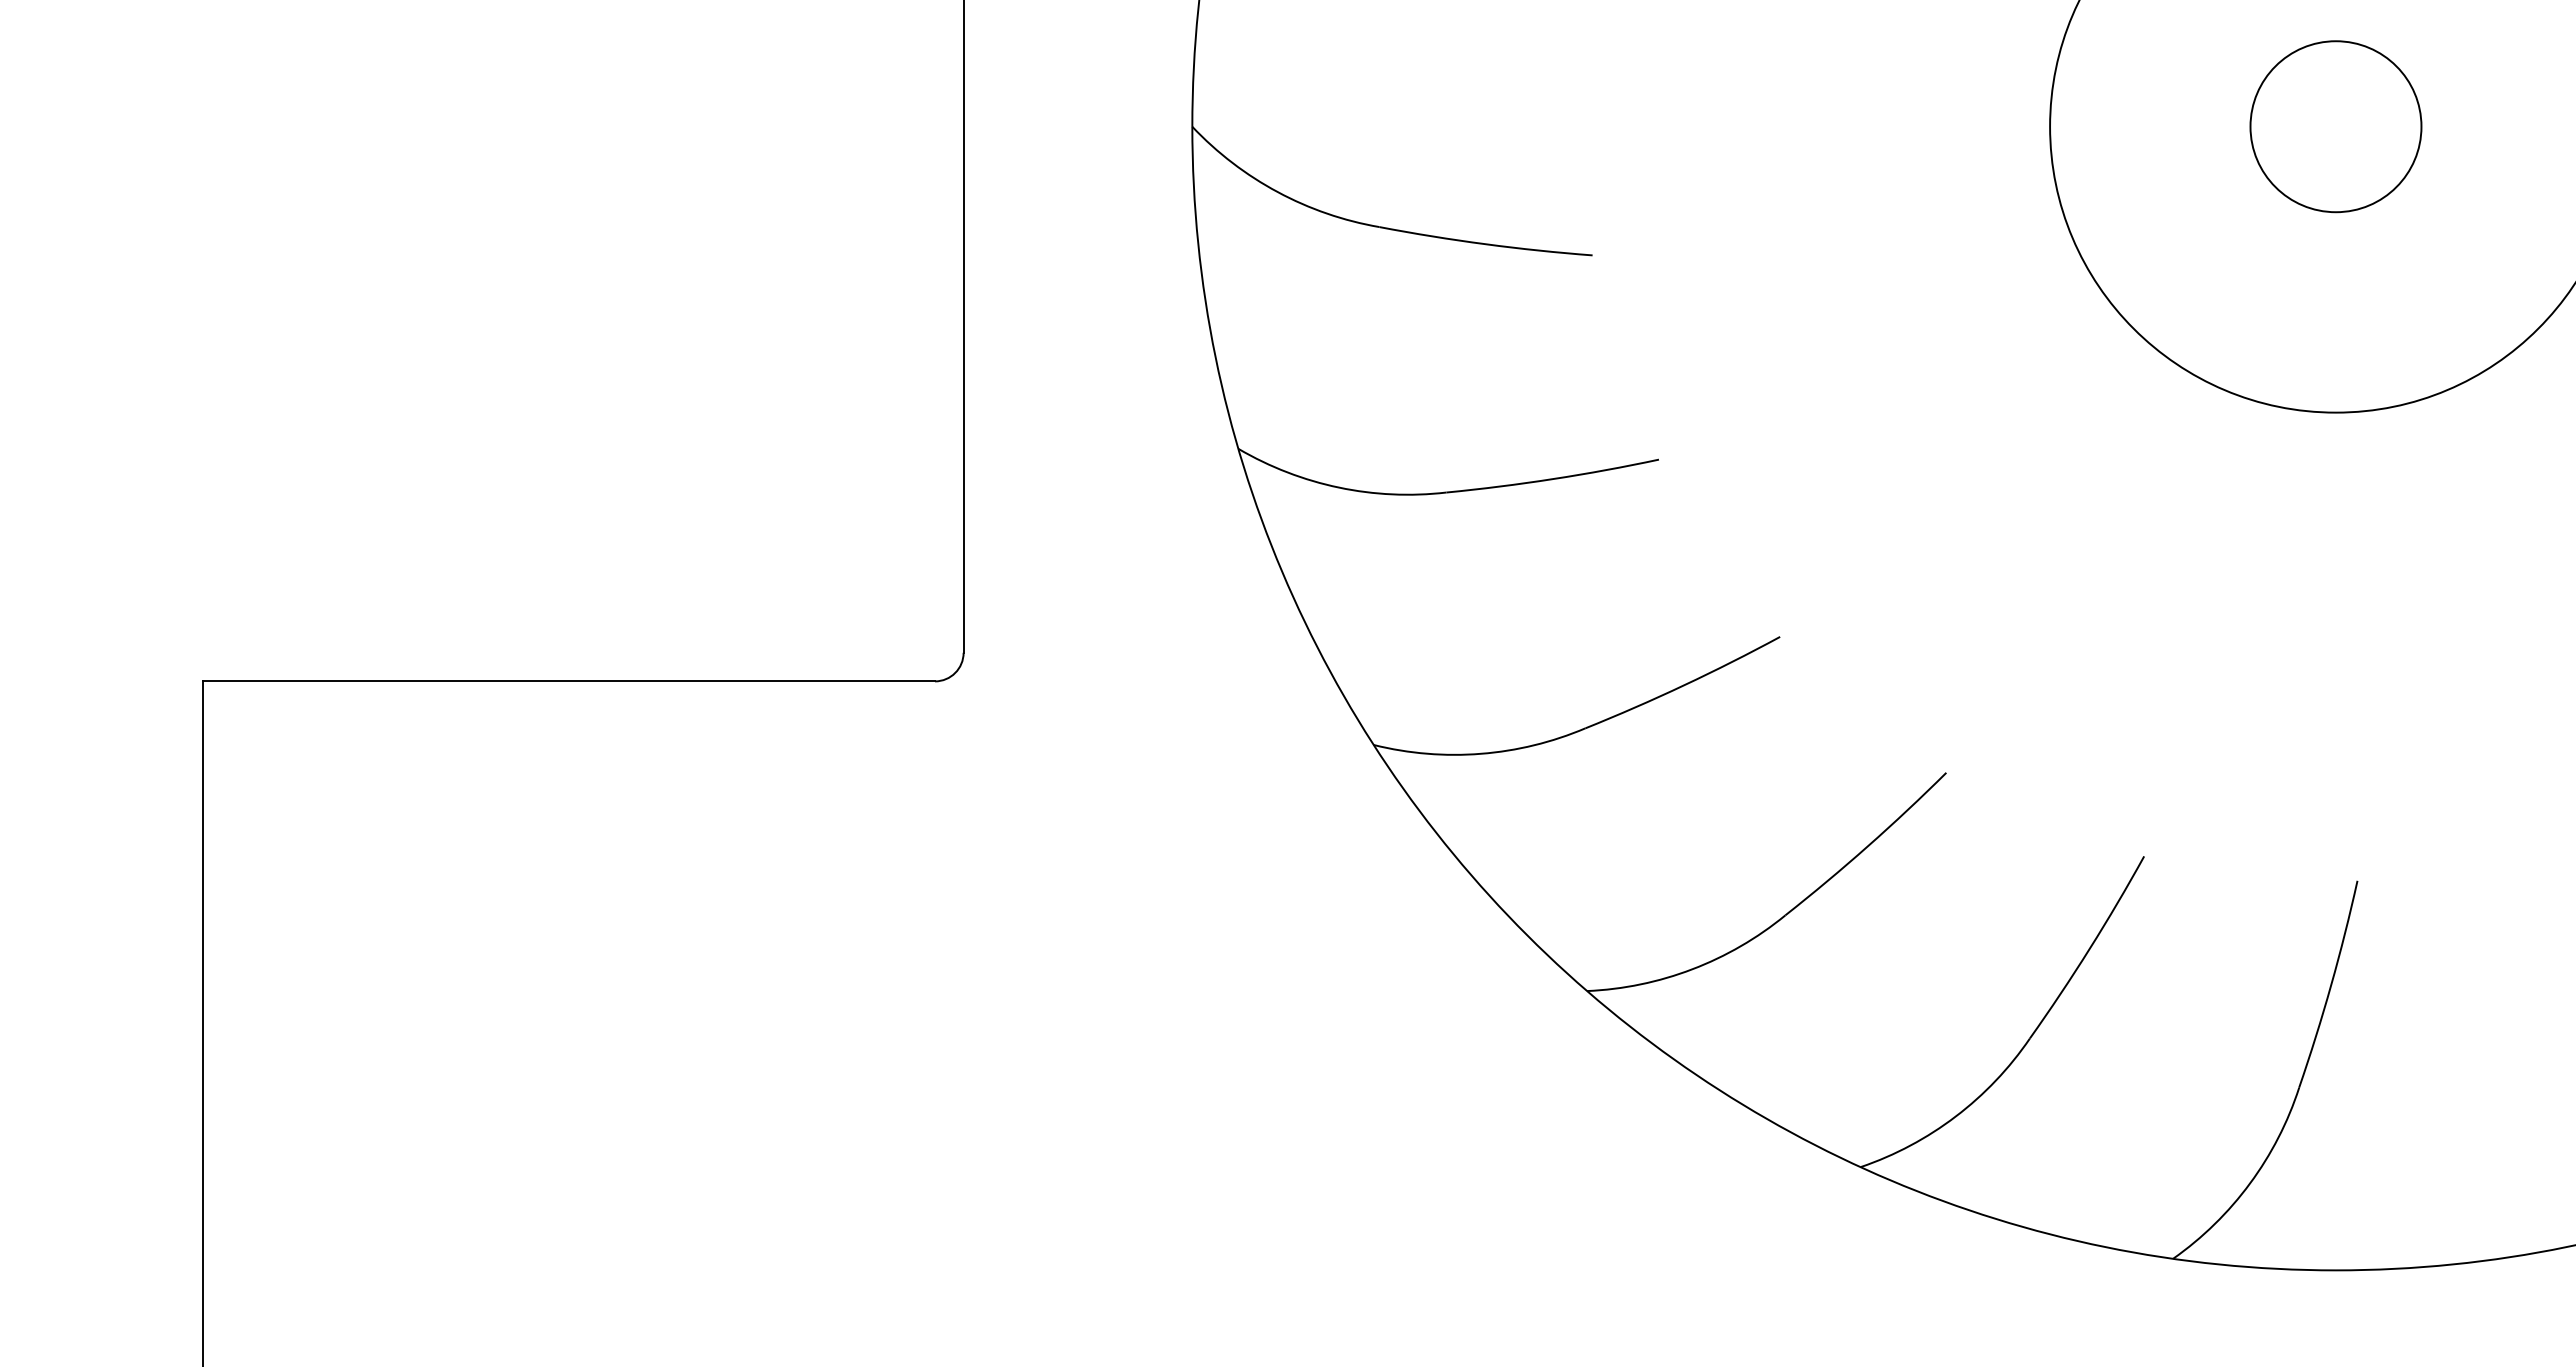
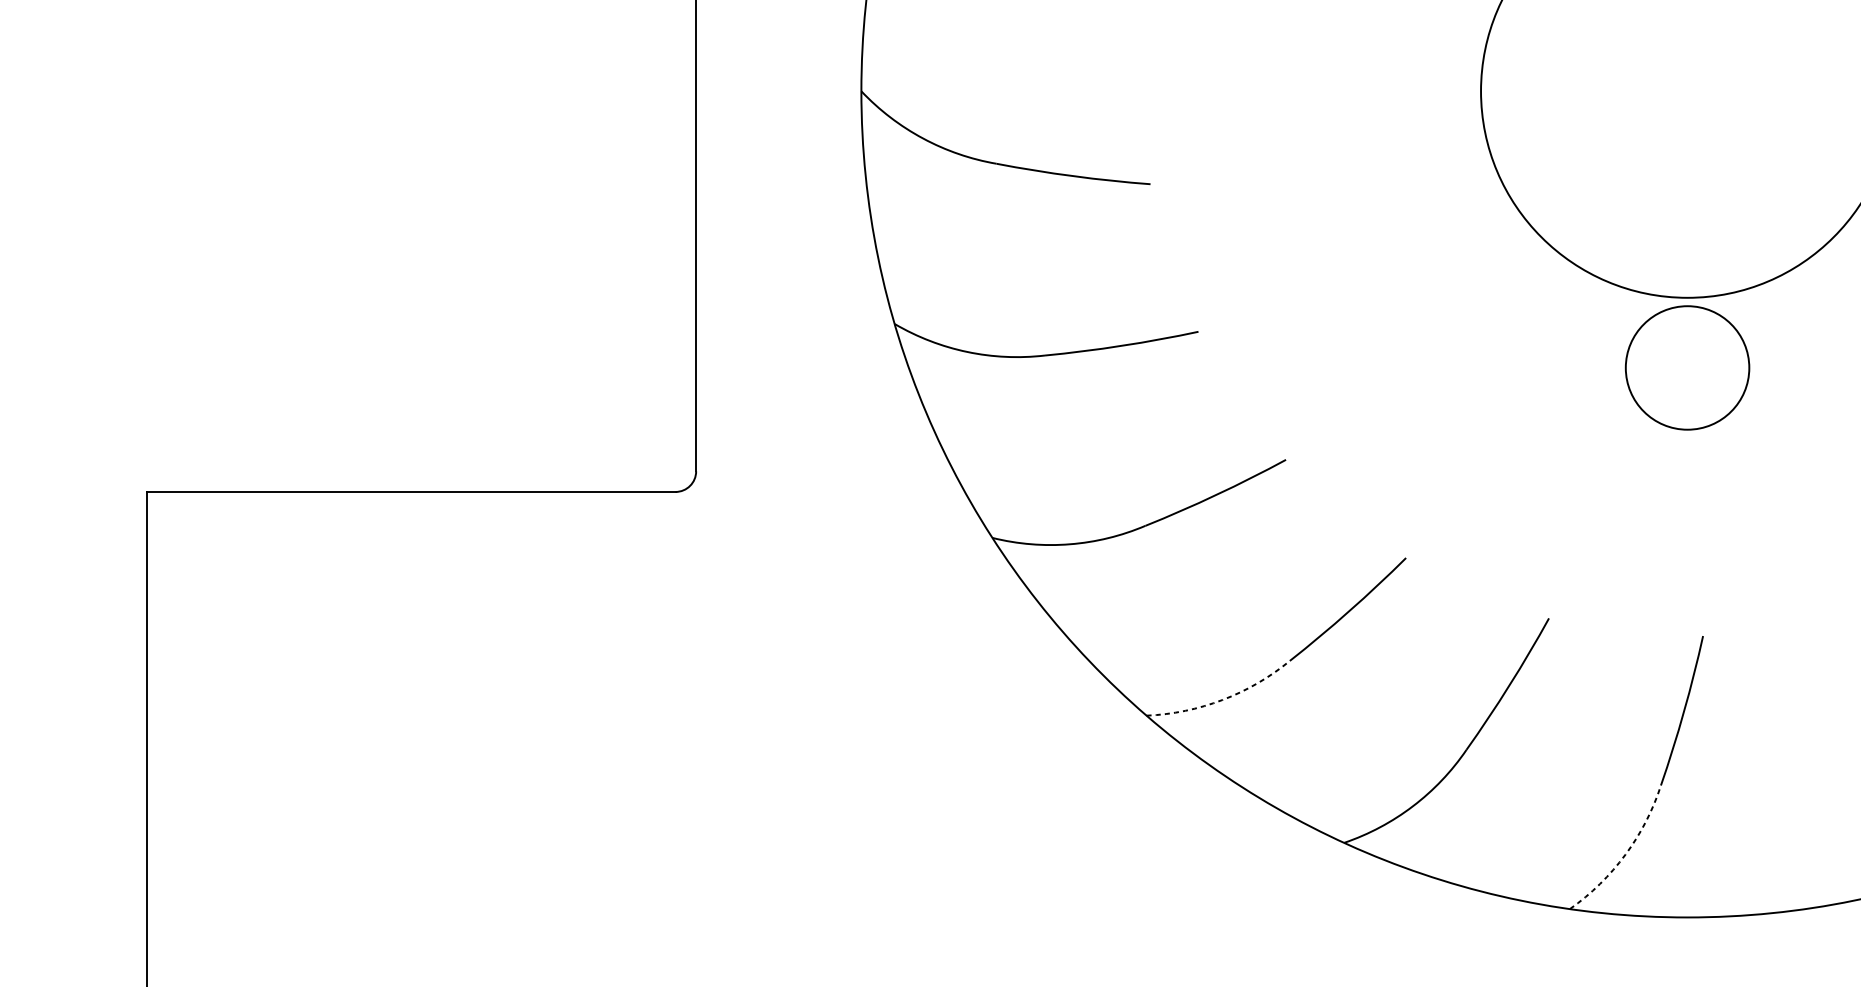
circle: (2335, 126) -> (1687, 367), moved
arc: (1692, 969) -> (1222, 700), solid -> dashed
arc: (2250, 1183) -> (1625, 854), solid -> dashed

